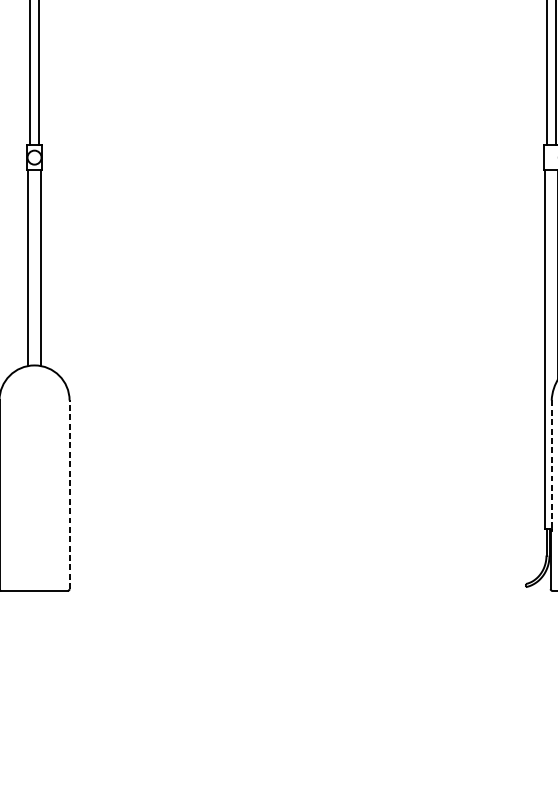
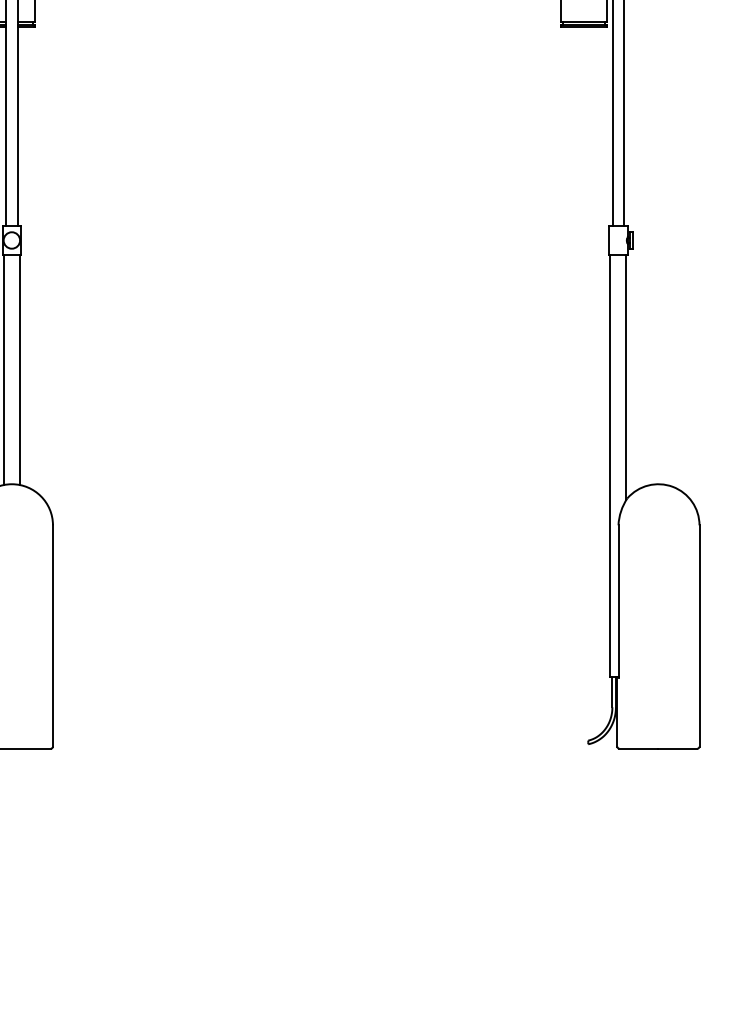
line: (551, 466) -> (618, 602), dashed -> solid
line: (69, 494) -> (52, 635), dashed -> solid

